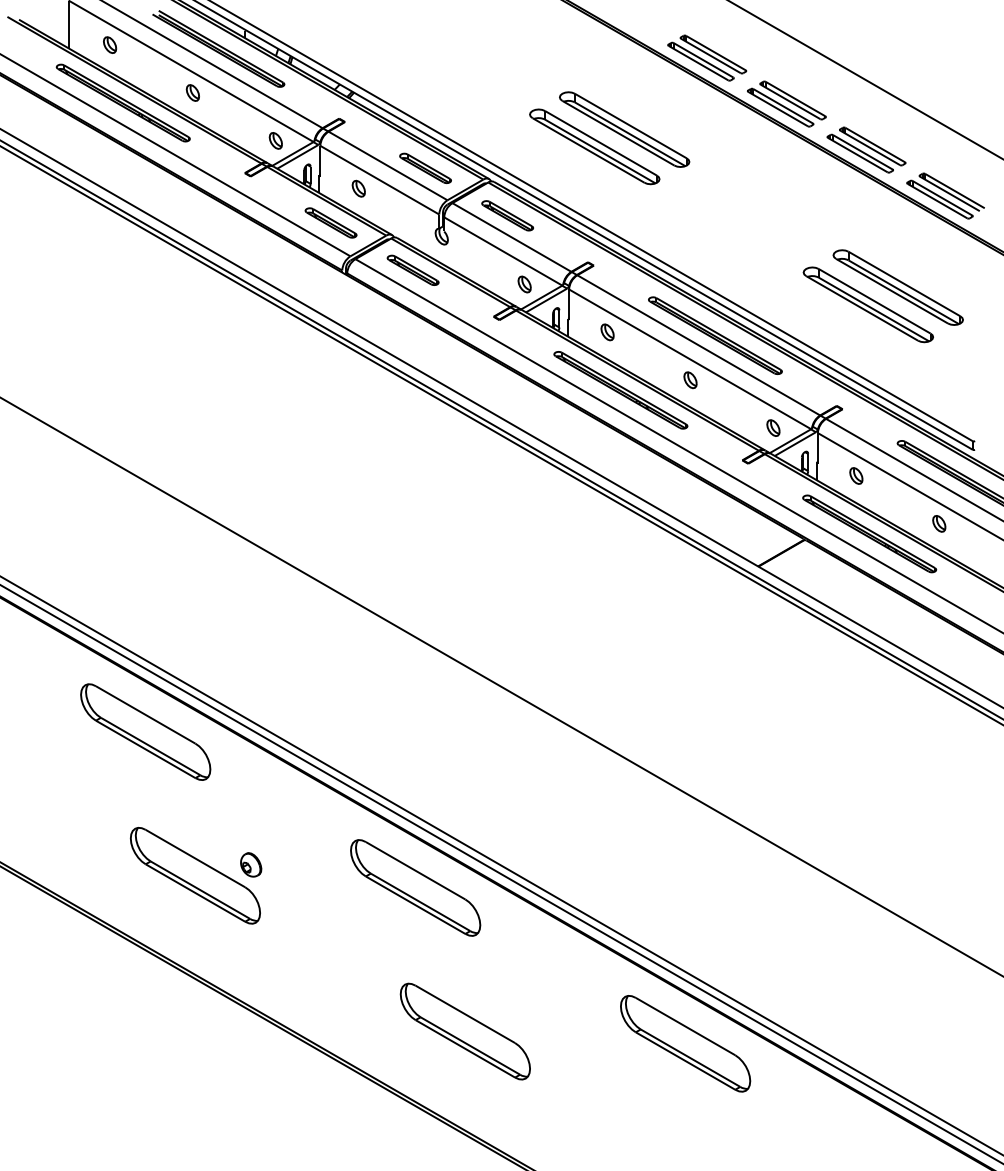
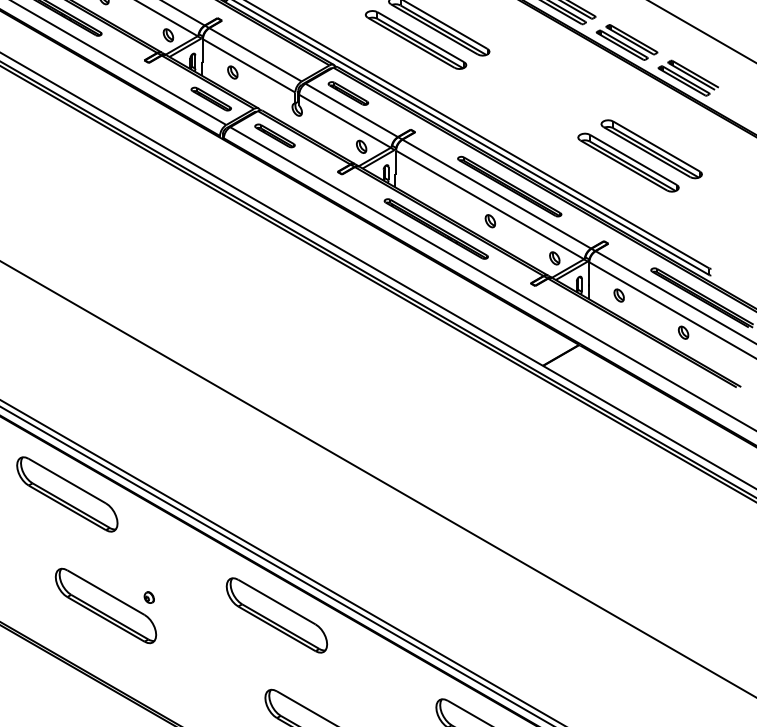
part: (425, 167) -> (284, 56), removed
part: (607, 332) -> (425, 184), removed
part: (869, 533) -> (629, 340), removed
part: (251, 864) -> (149, 597), size x0.6

